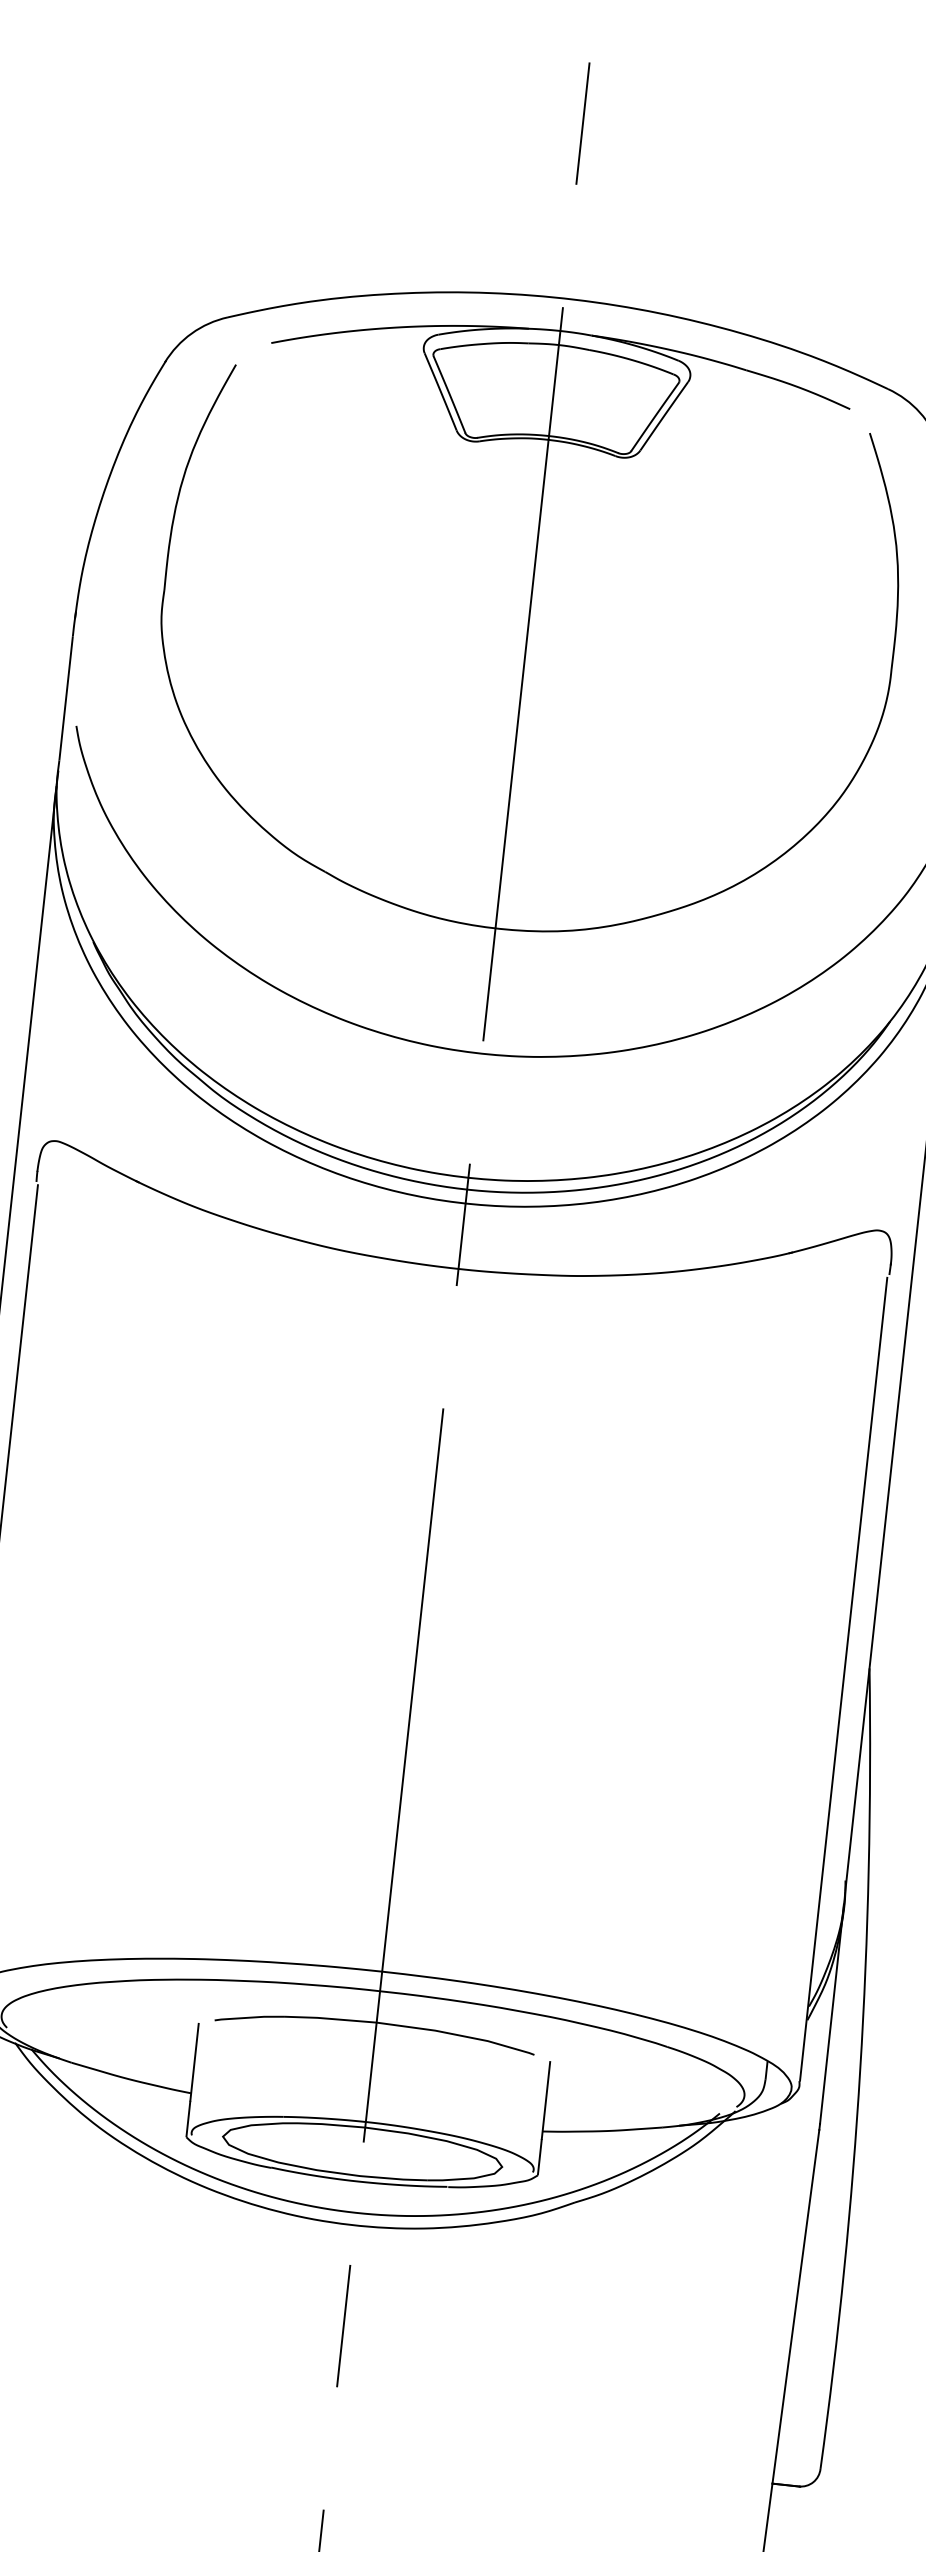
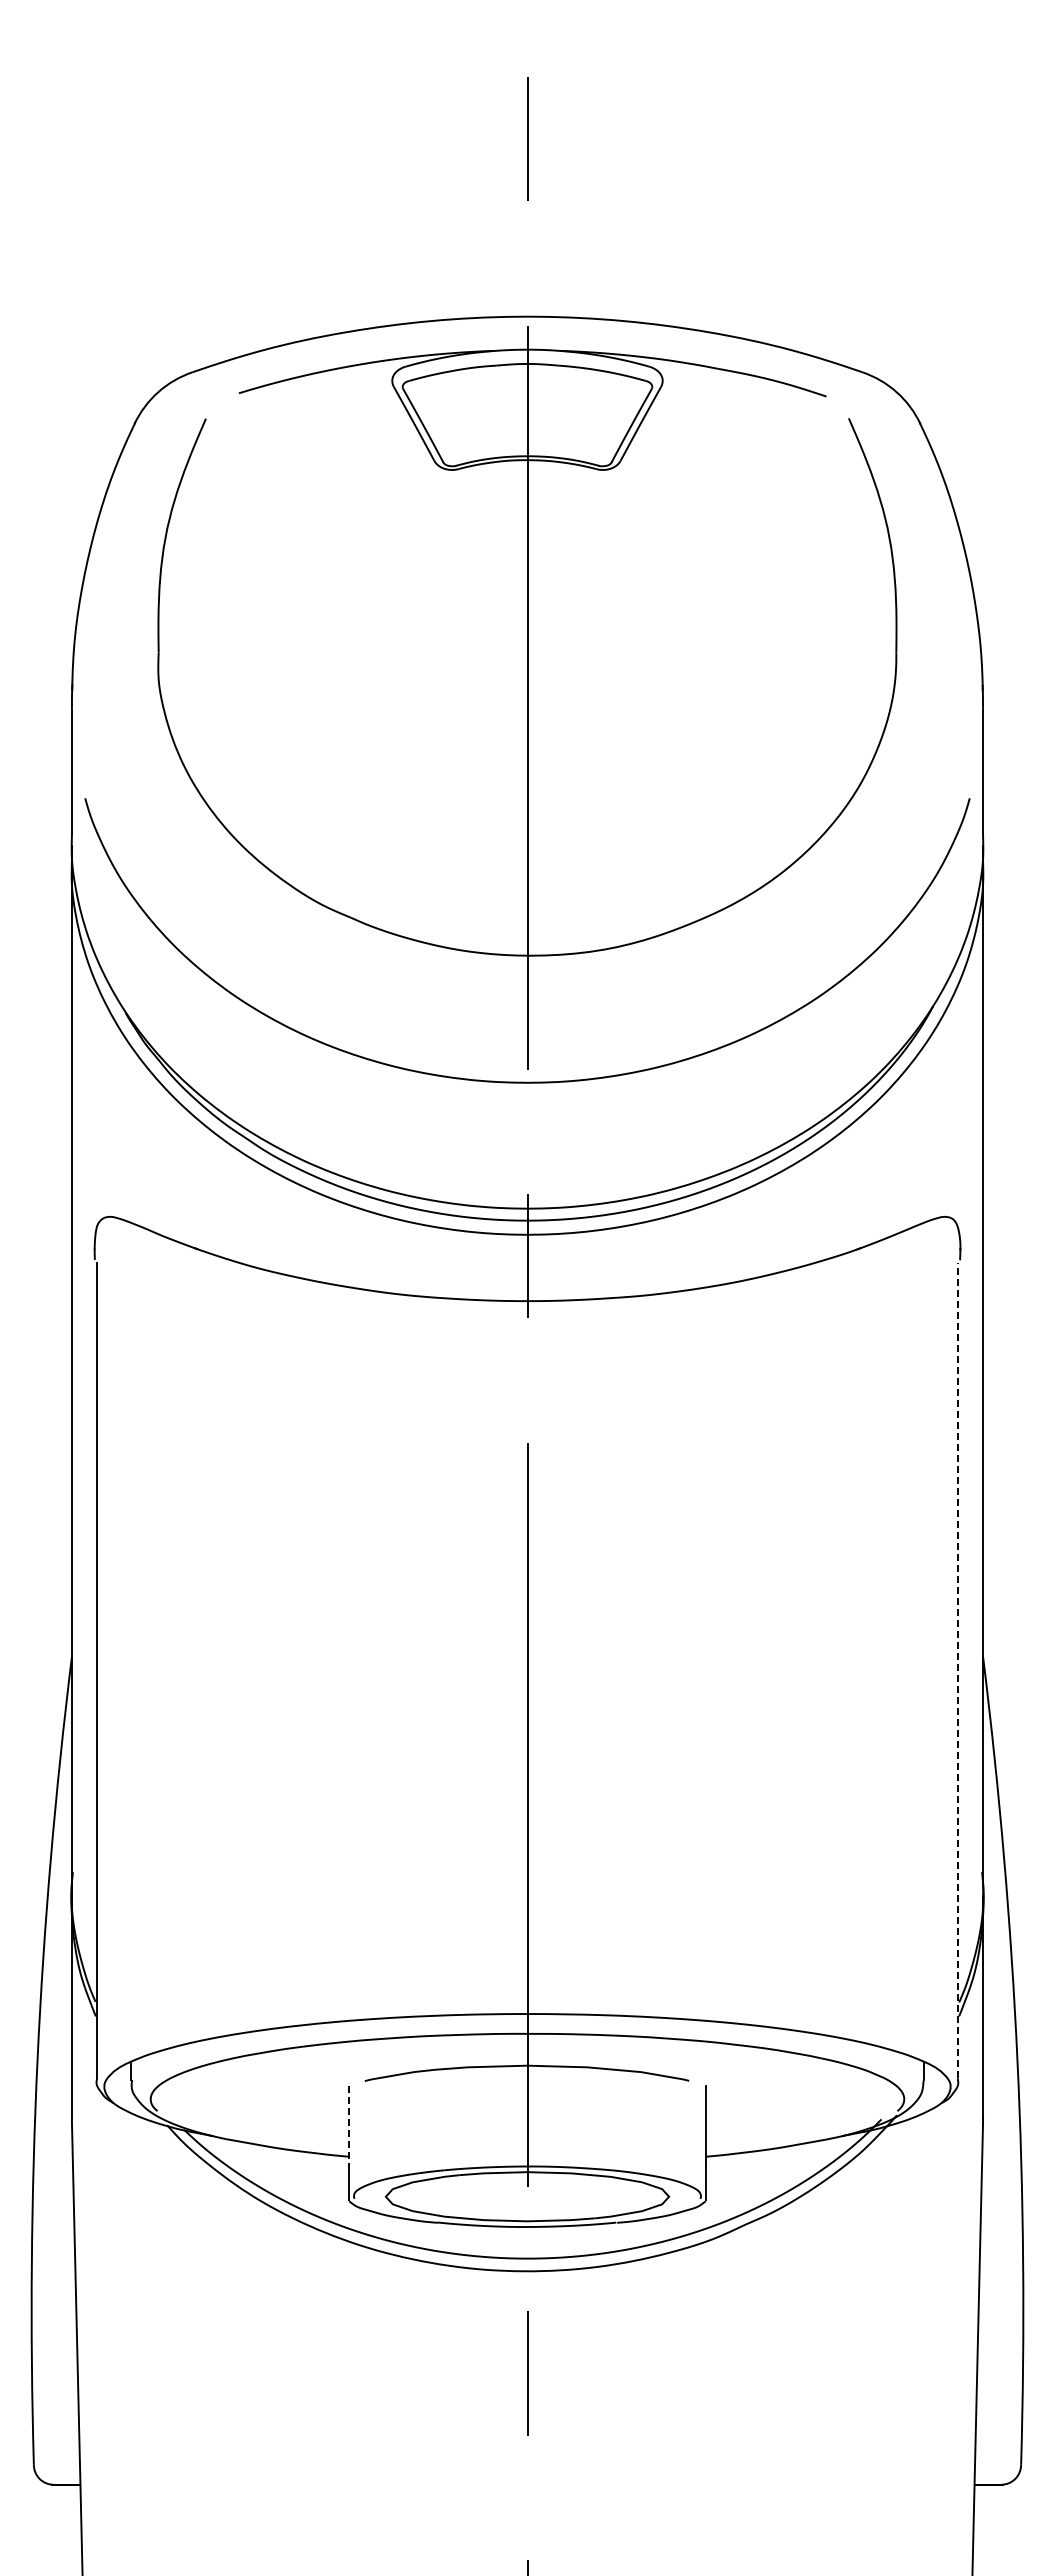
line: (843, 1679) -> (958, 1670), solid -> dashed
line: (194, 2062) -> (349, 2125), solid -> dashed

